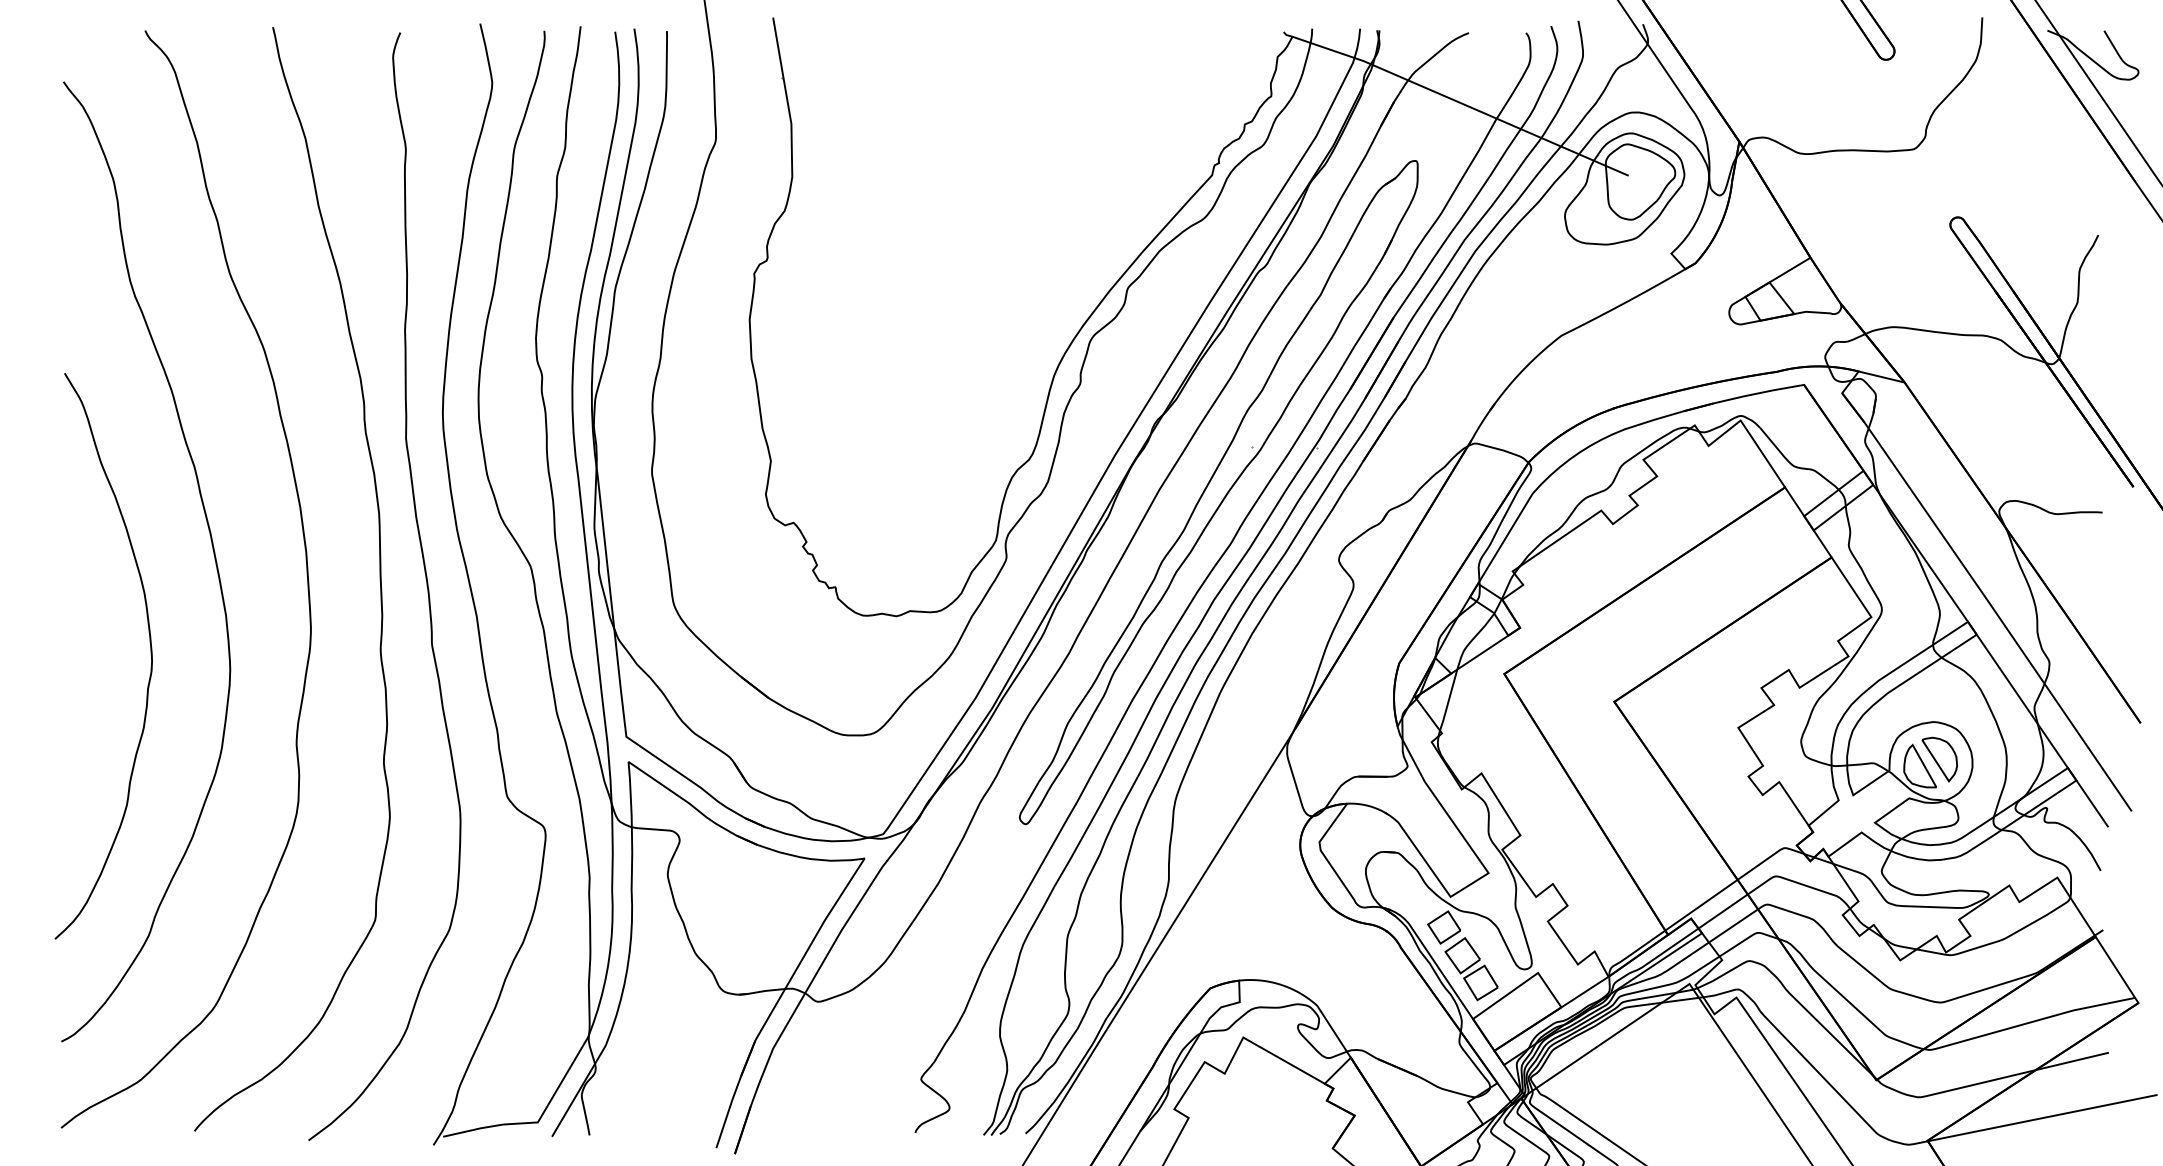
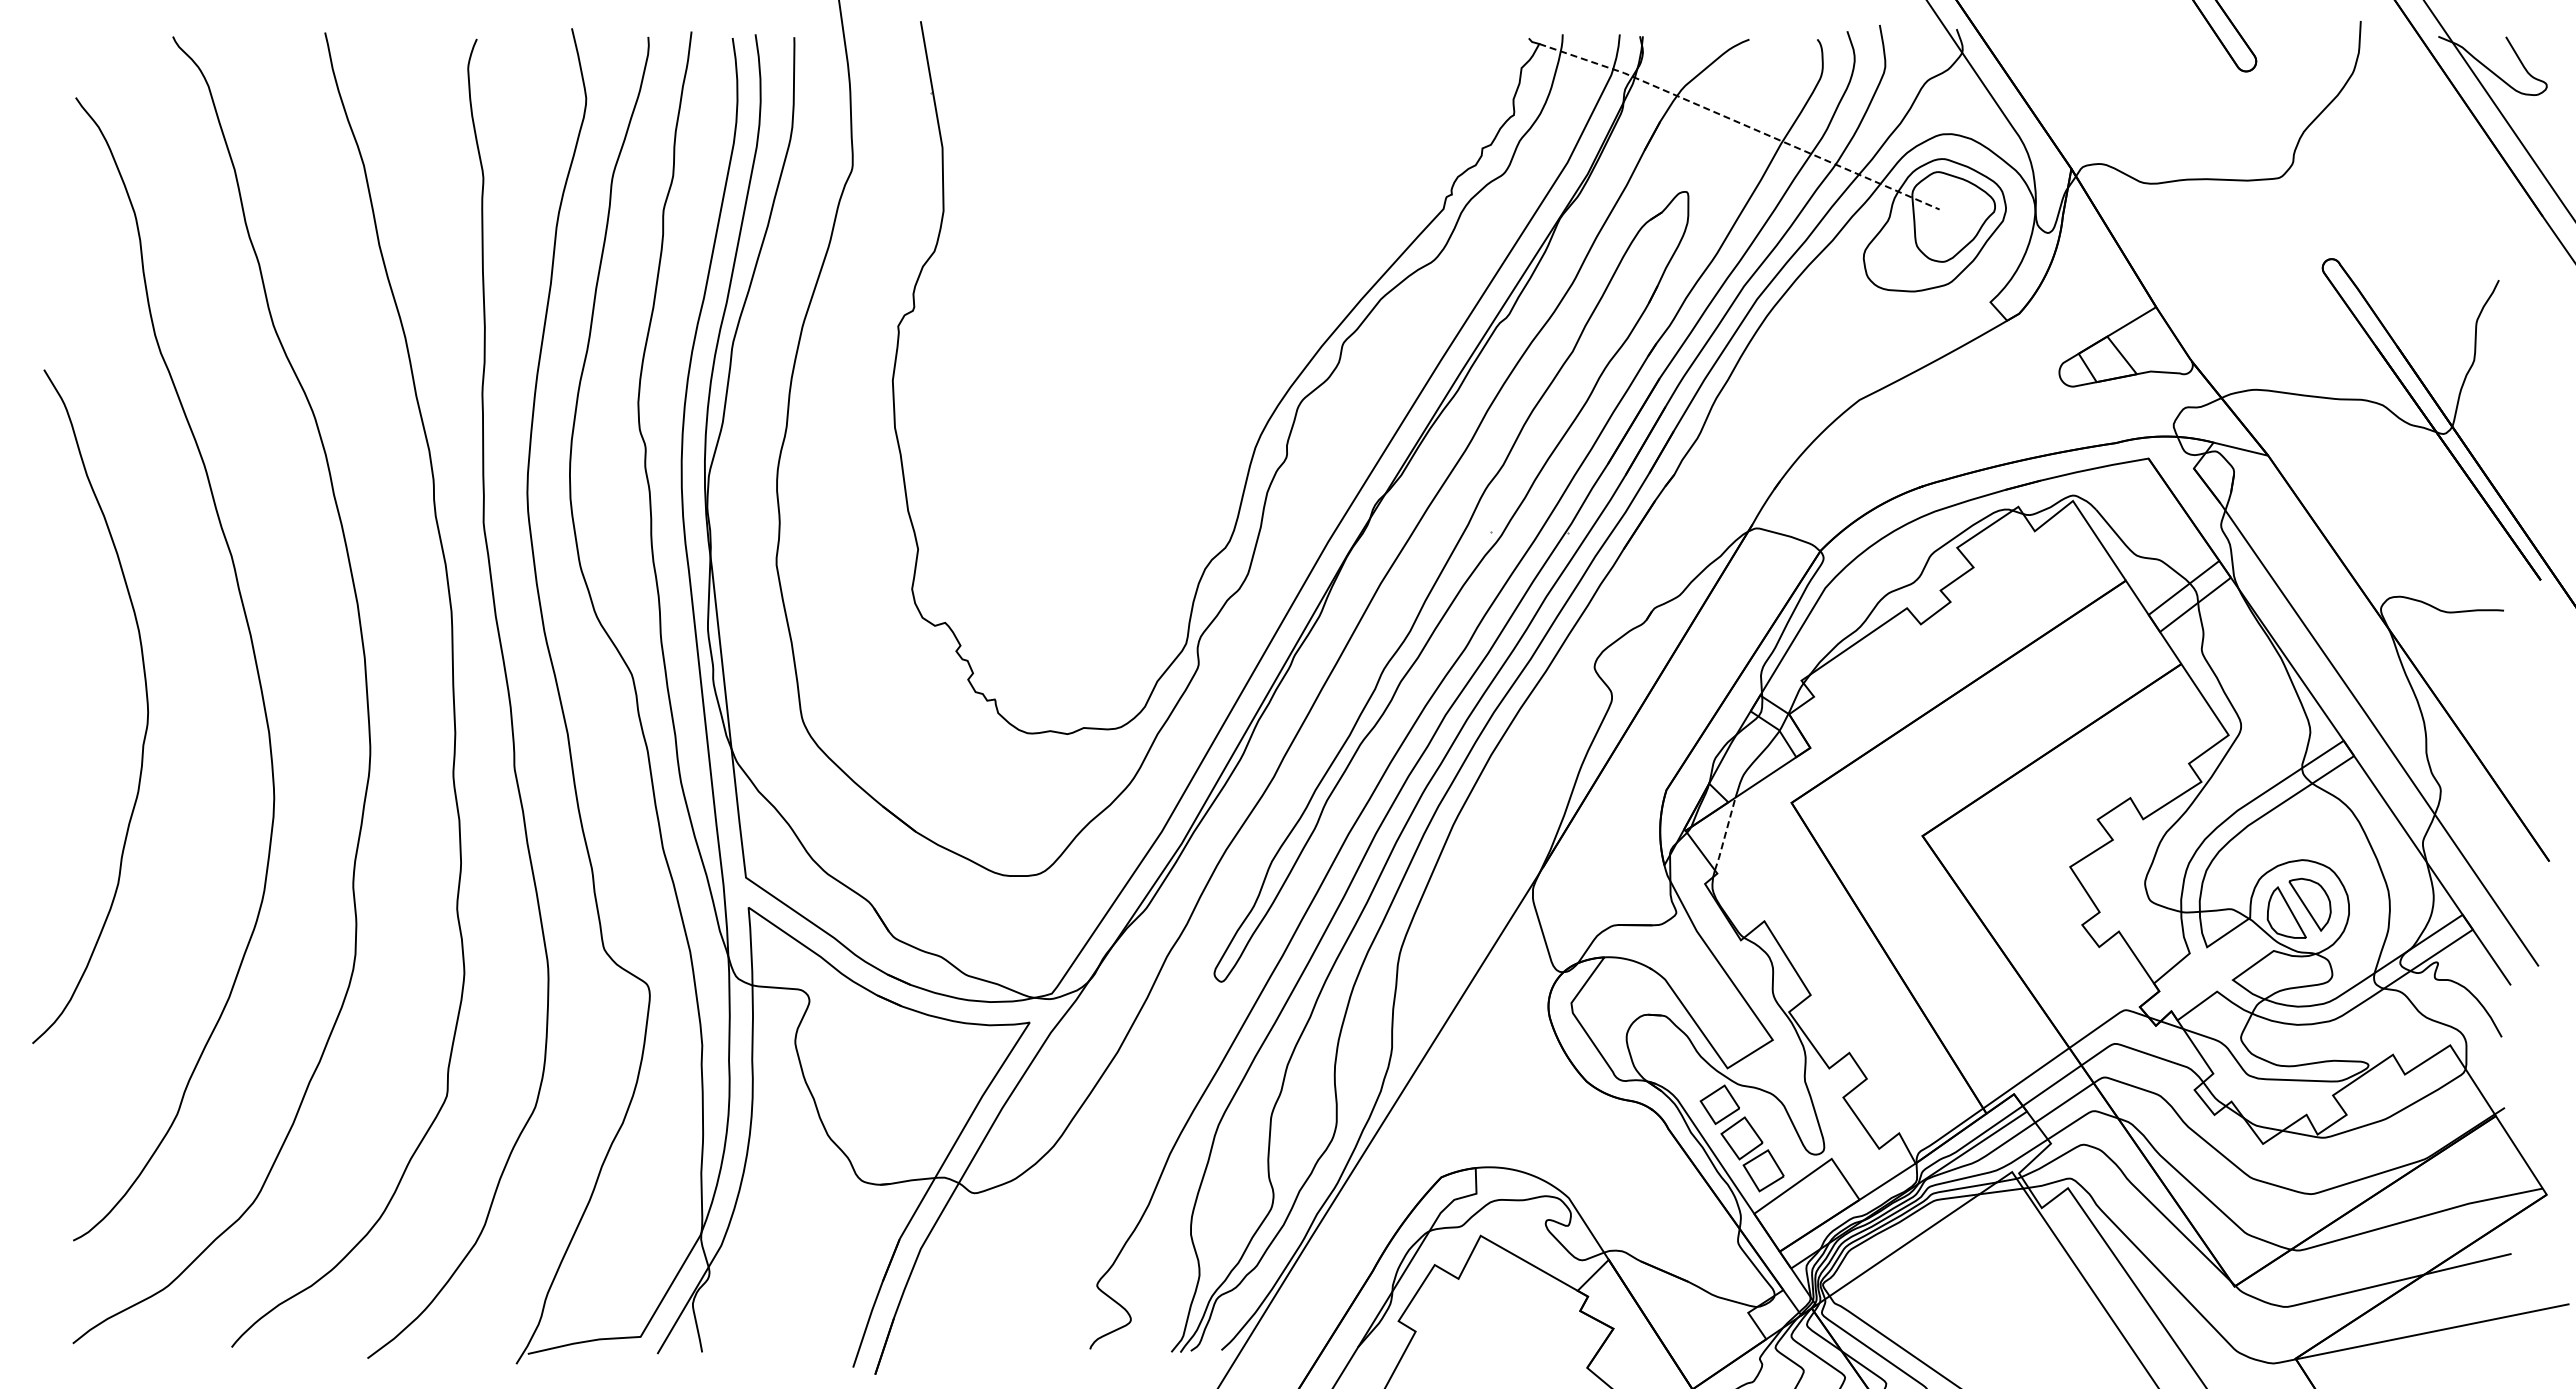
line: (1461, 103) -> (1740, 123), solid -> dashed
curve: (150, 654) -> (146, 704), moved
line: (1448, 700) -> (1725, 834), solid -> dashed

